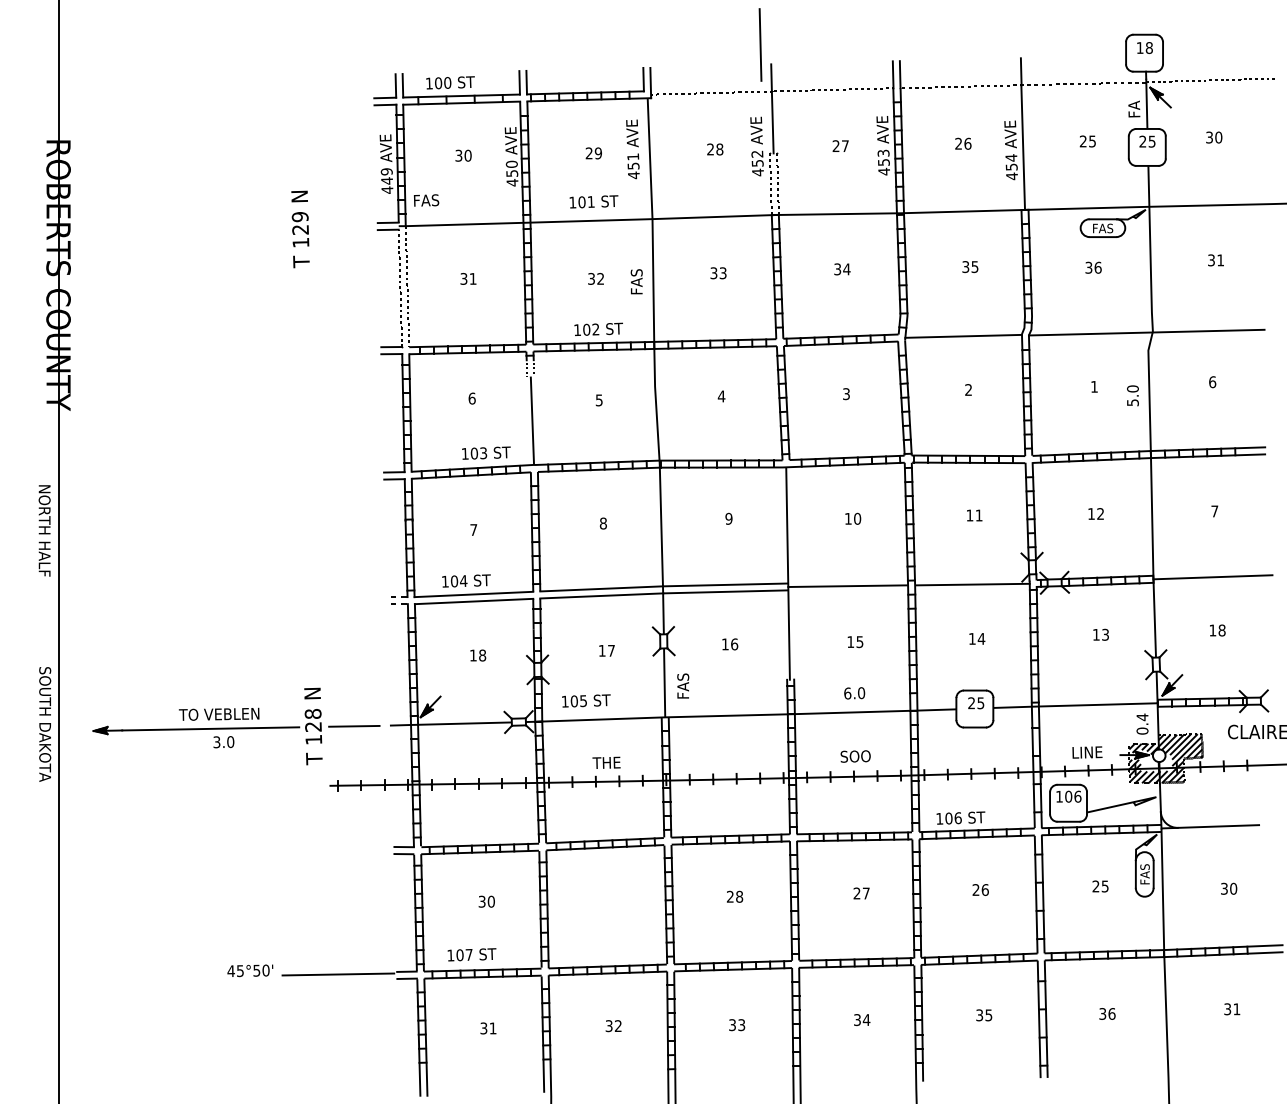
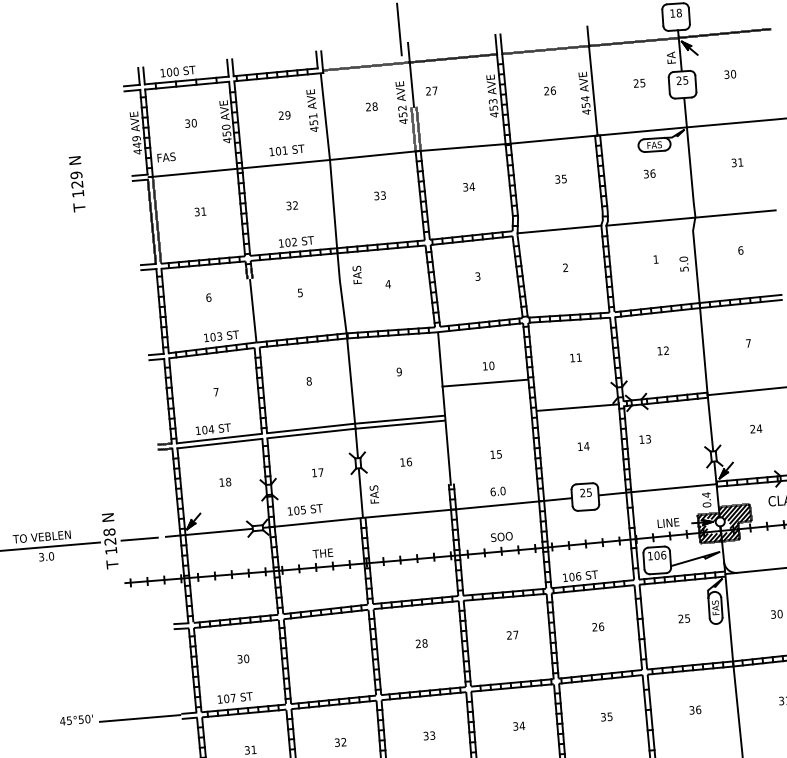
text: (840, 145) -> (431, 90), moved
text: (636, 281) -> (357, 274), moved
line: (847, 586) -> (485, 383), moved
text: (1217, 630) -> (756, 428), 18 -> 24
text: (1100, 634) -> (644, 439), moved

